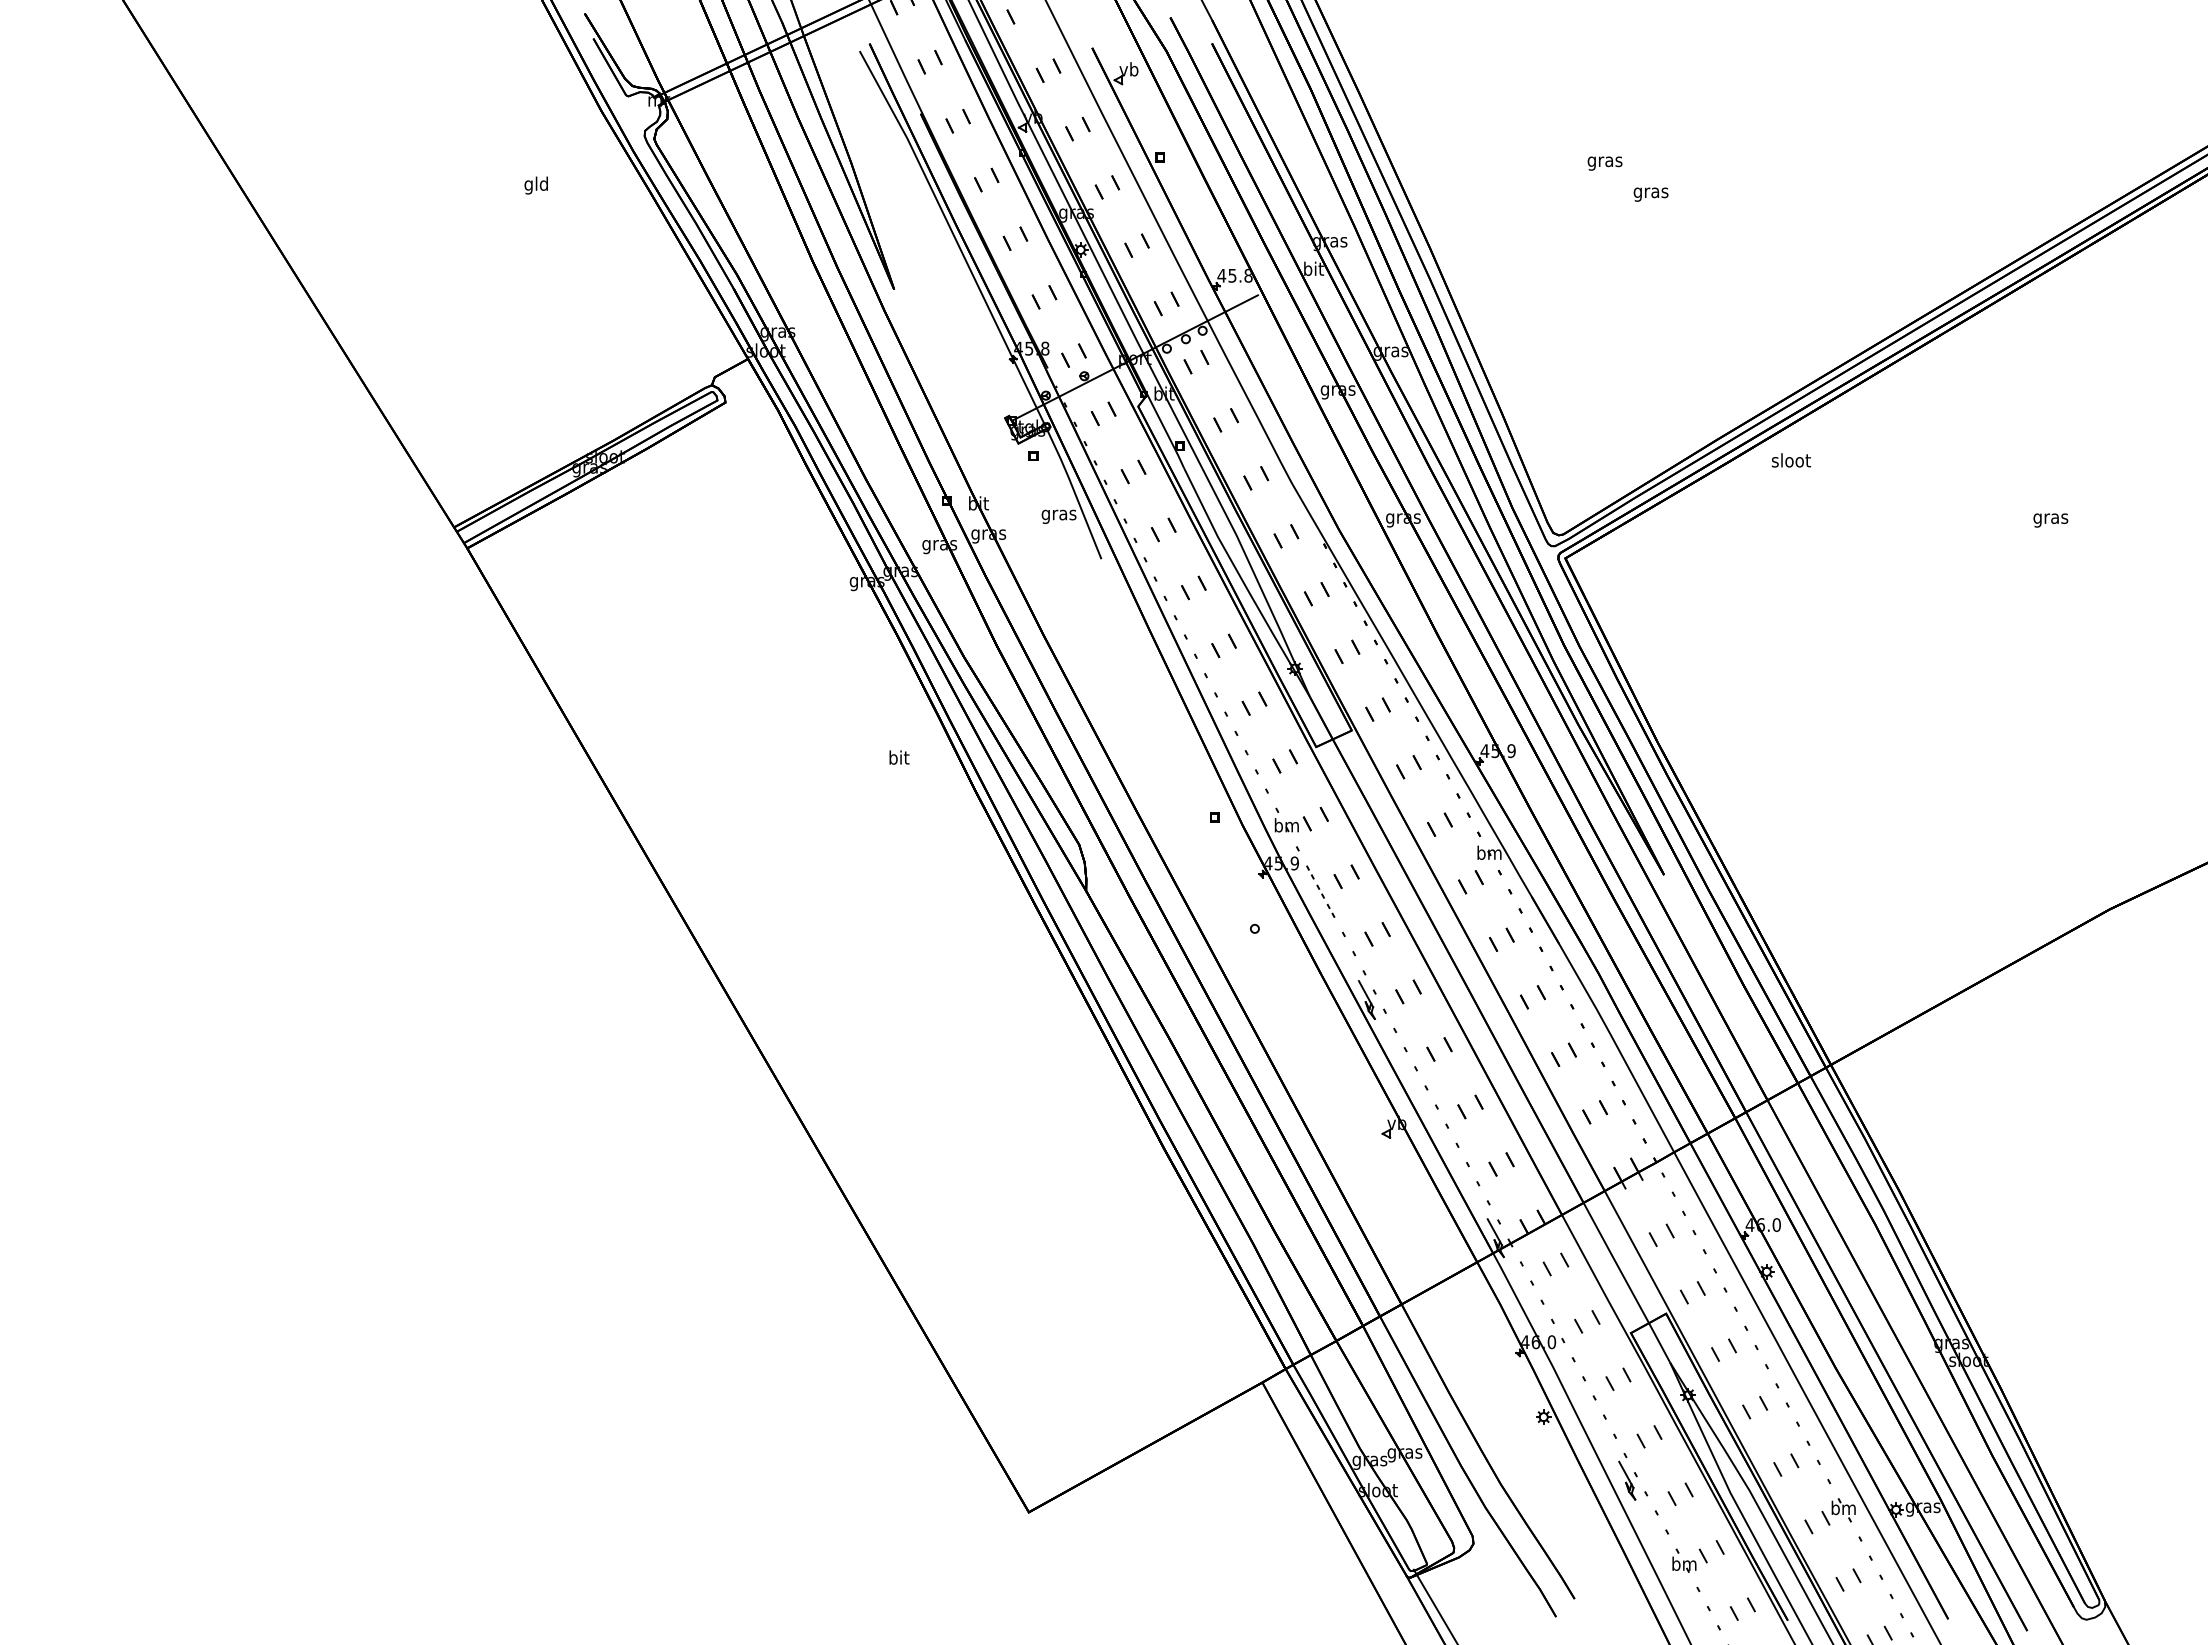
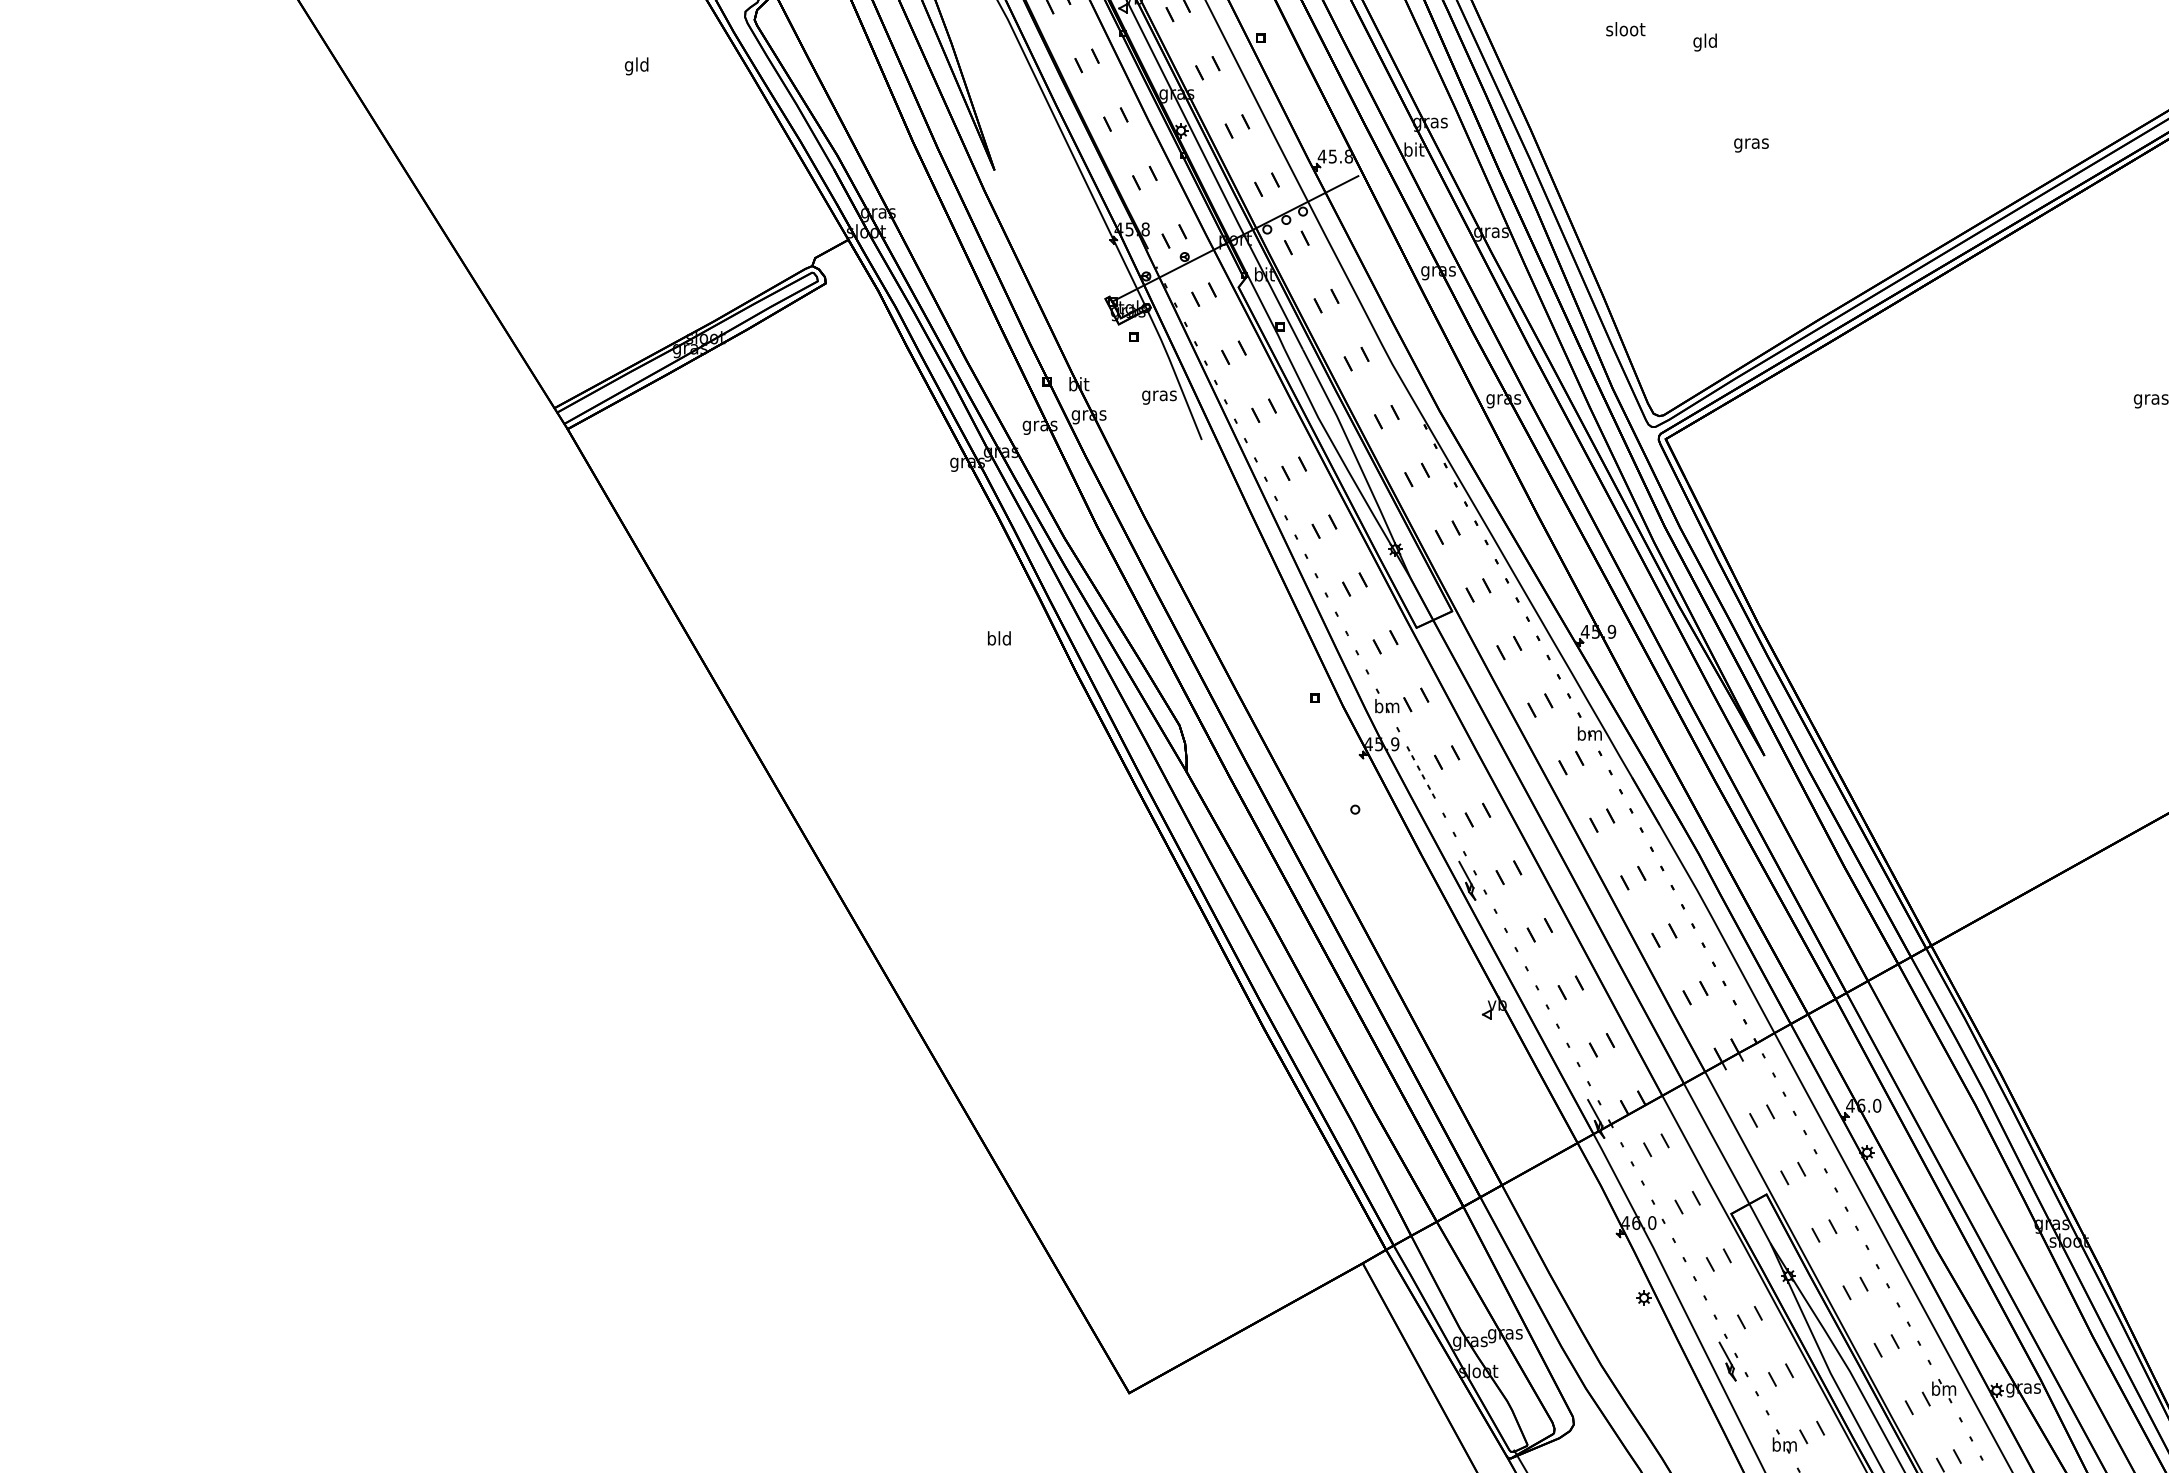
text: (1604, 161) -> (1704, 42), gras -> gld
text: (1650, 194) -> (1750, 145), moved
text: (1790, 460) -> (1624, 29), moved
text: (898, 757) -> (998, 638), bit -> bld

